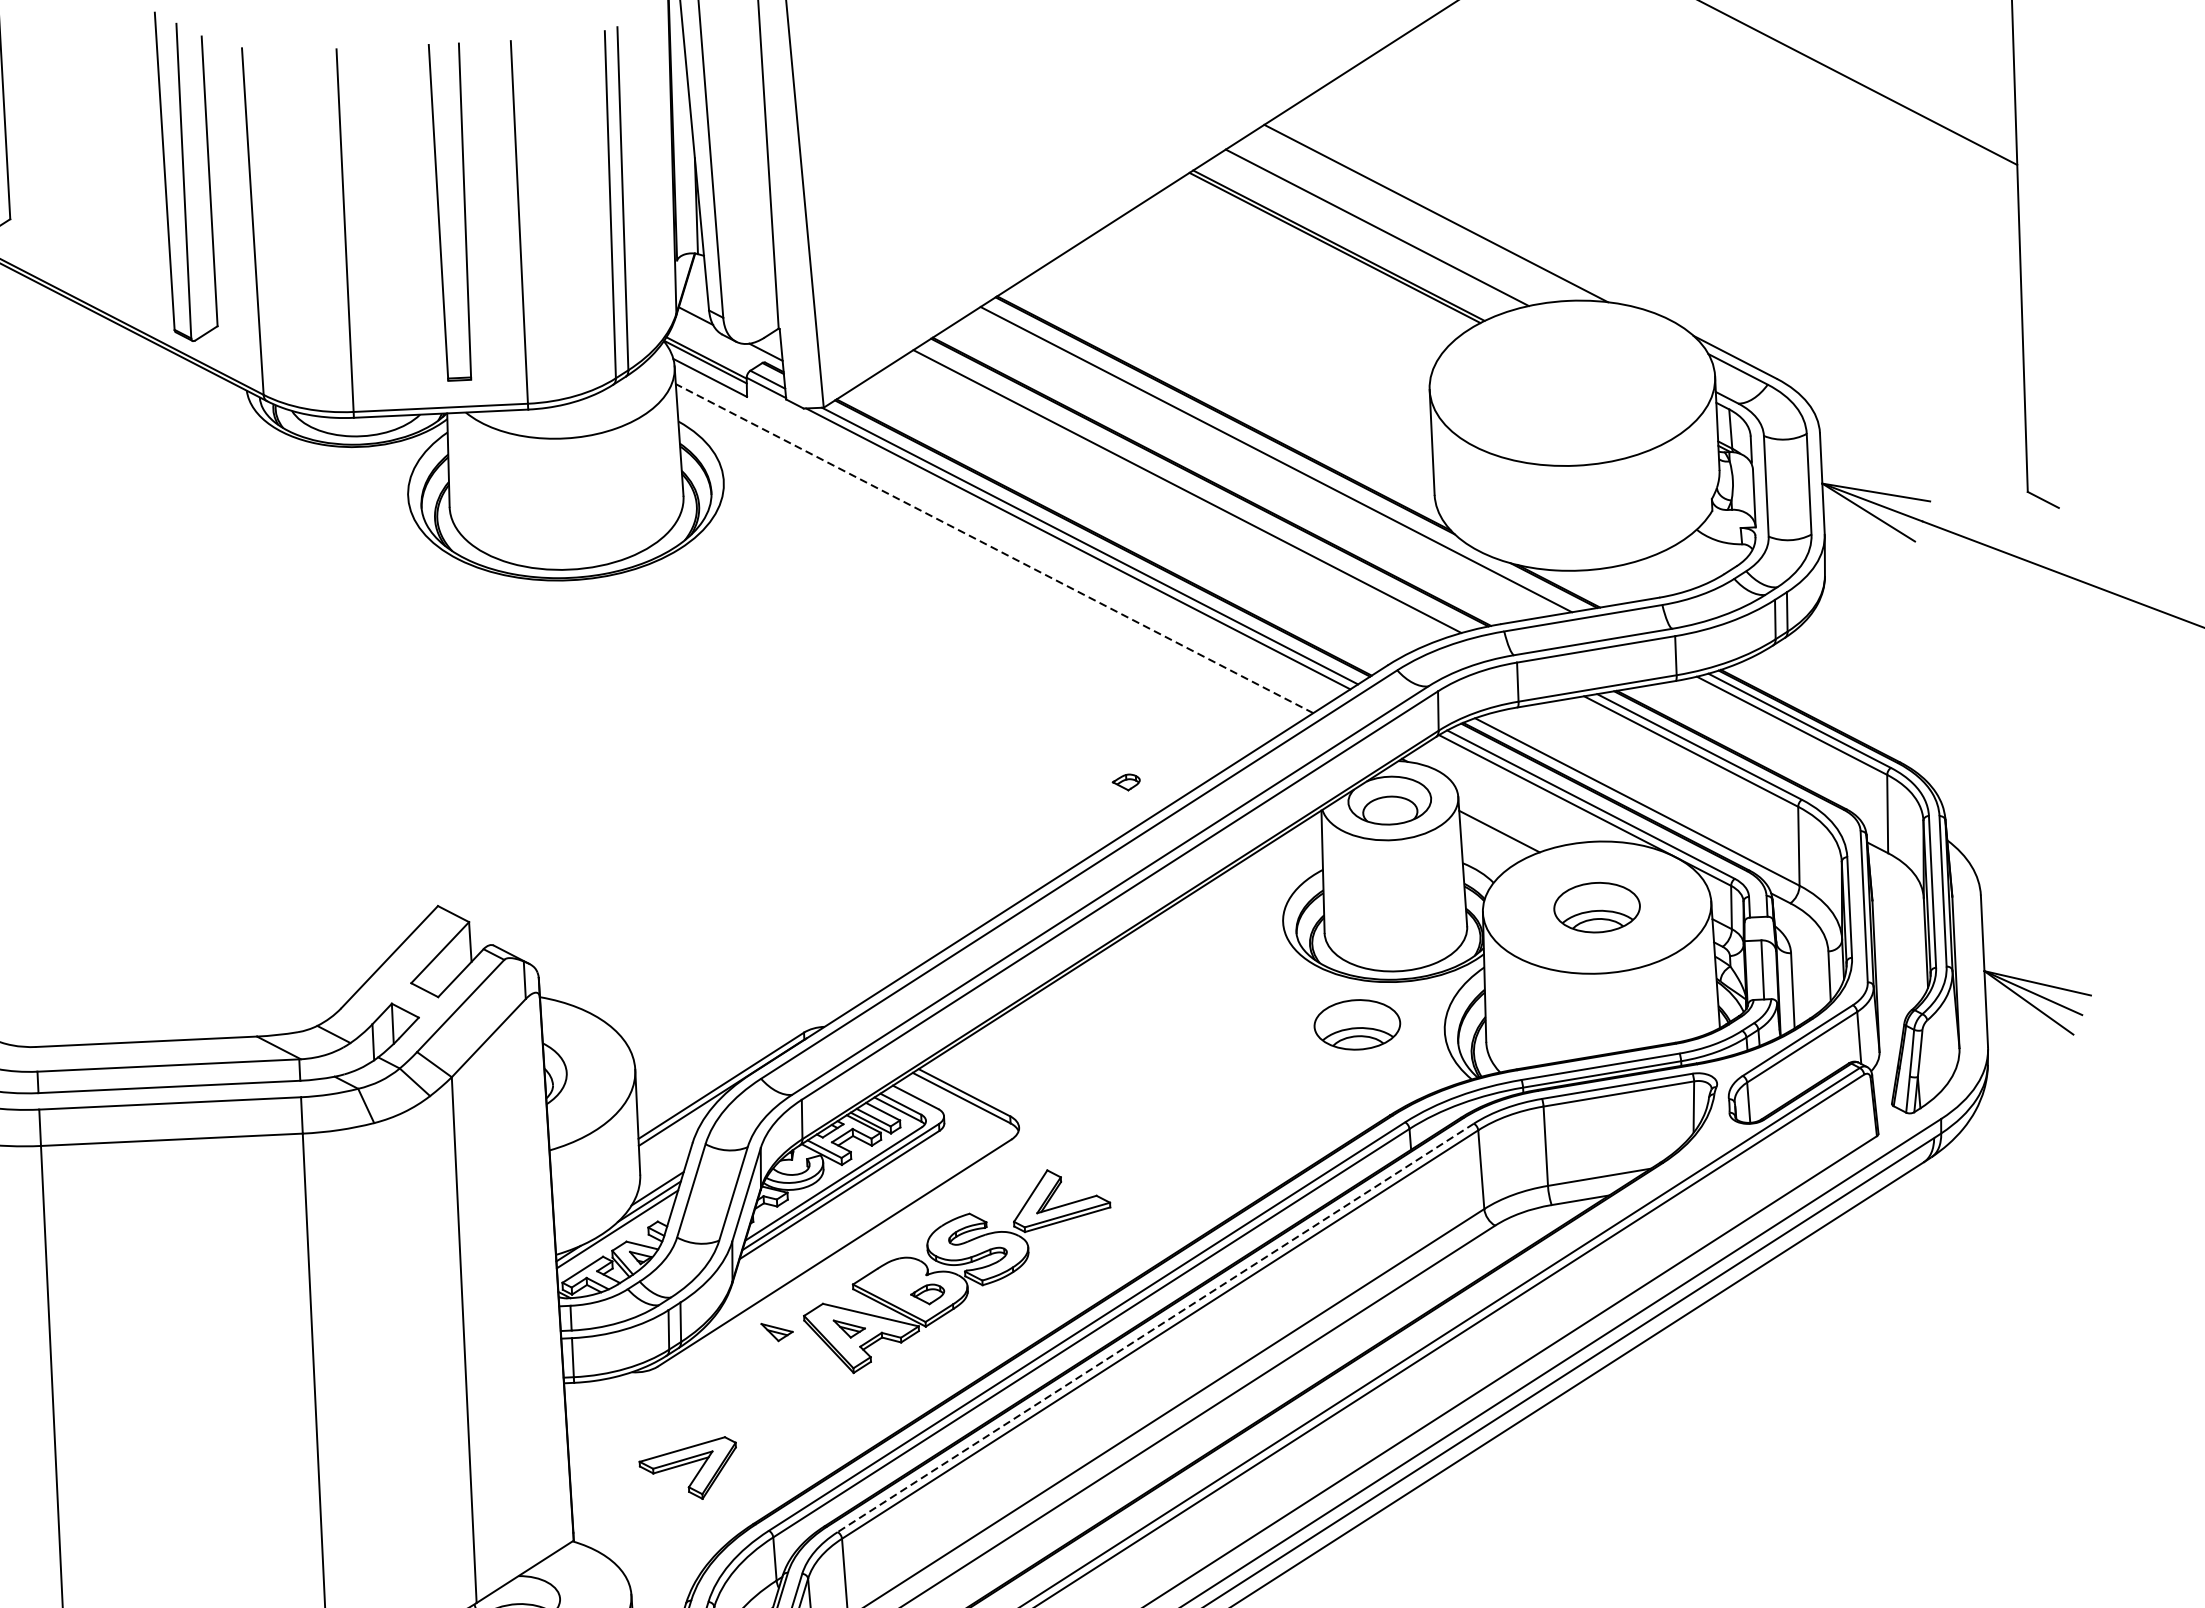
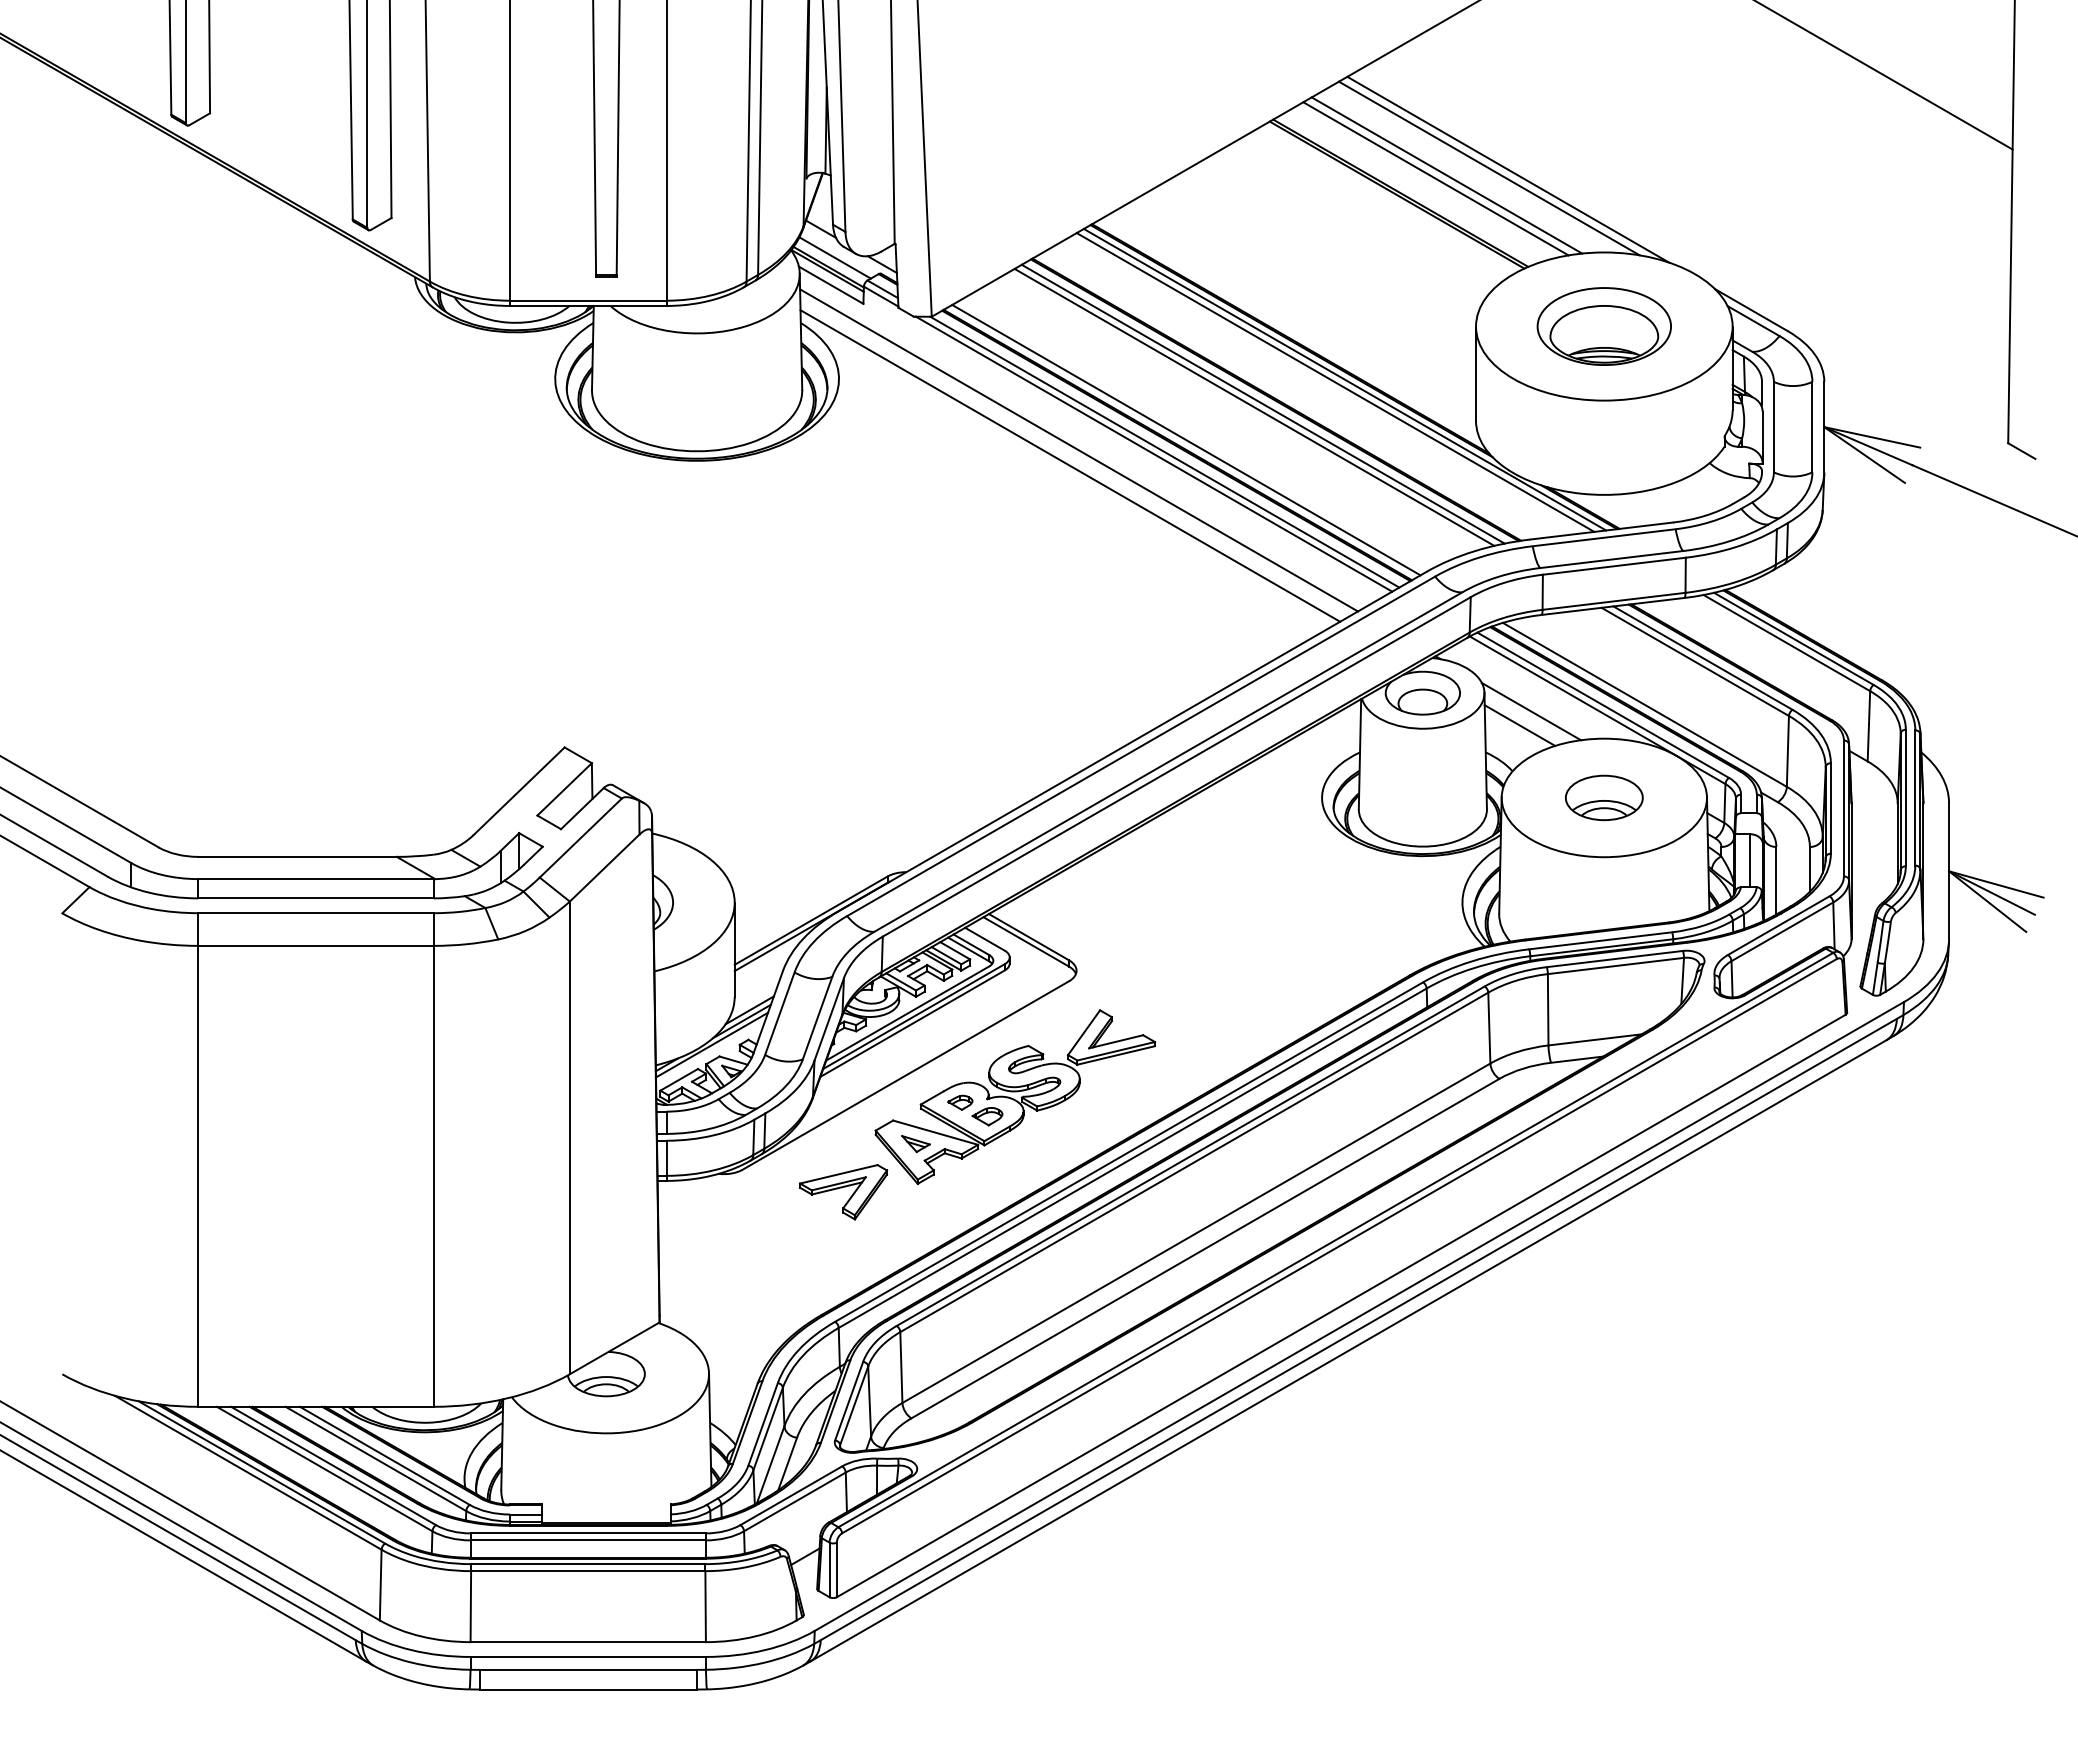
line: (1457, 213) -> (1508, 169), added
line: (1388, 223) -> (1446, 175), added
line: (712, 346) -> (834, 257), added
part: (1571, 383) -> (1603, 326), added
line: (1286, 455) -> (1344, 379), added
line: (1196, 486) -> (1262, 403), added
line: (1113, 530) -> (1186, 439), added
line: (993, 548) -> (1078, 450), dashed -> solid
line: (985, 565) -> (1070, 465), added
part: (1126, 782) -> (960, 1102), moved
line: (1511, 815) -> (1531, 711), added
part: (1357, 1024) -> (1384, 892), removed
line: (1155, 1328) -> (1190, 1156), dashed -> solid
part: (776, 1332) -> (850, 1144), removed
part: (688, 1469) -> (843, 1192), moved

